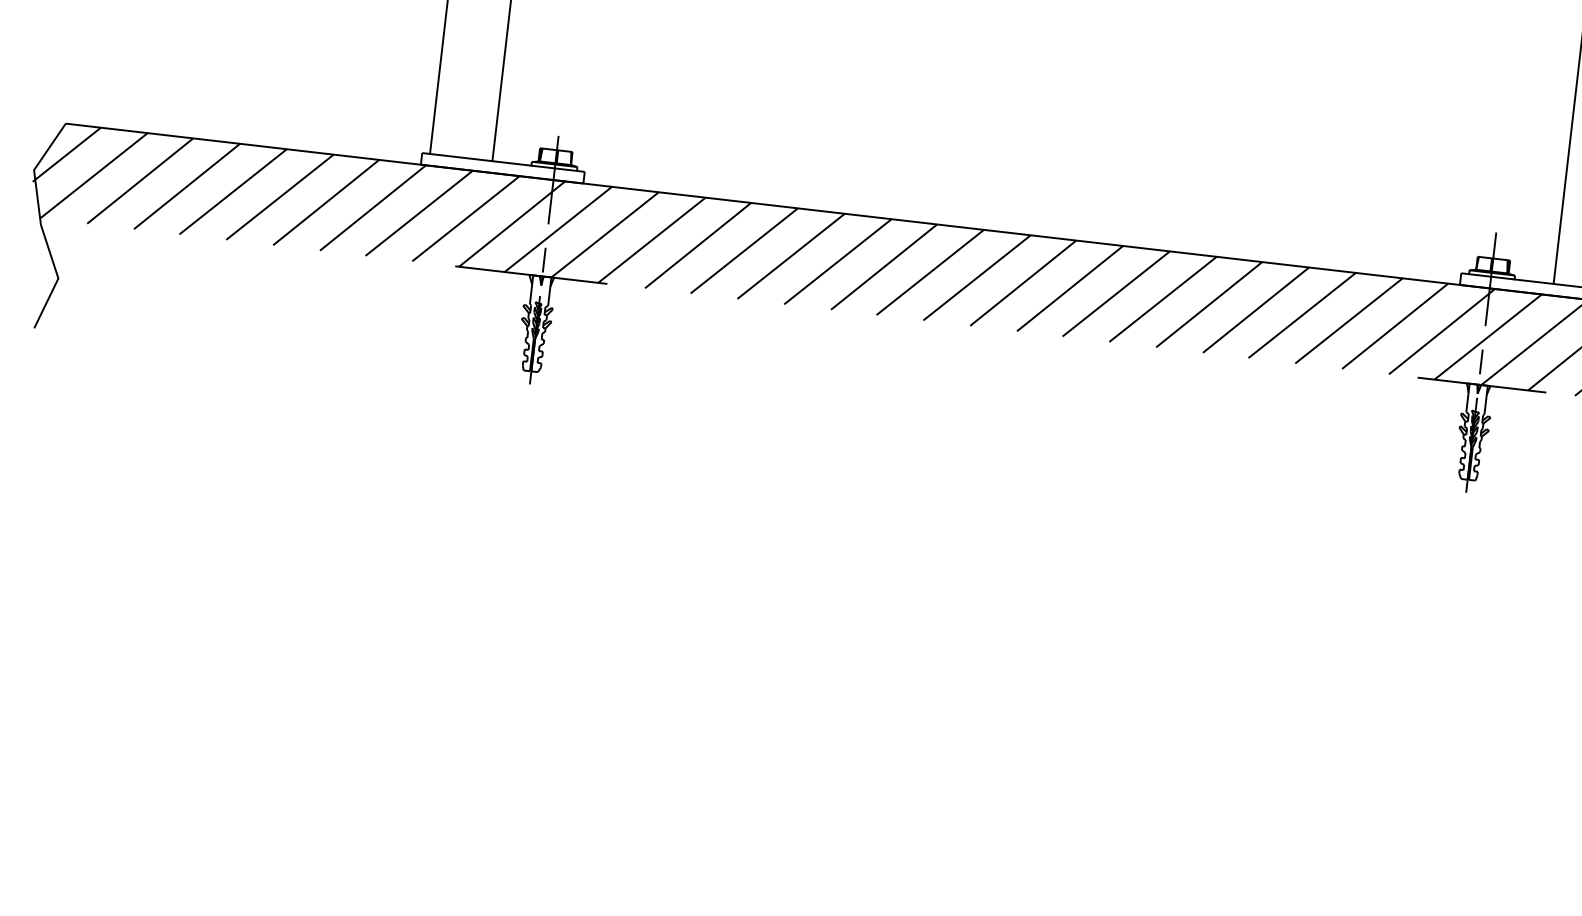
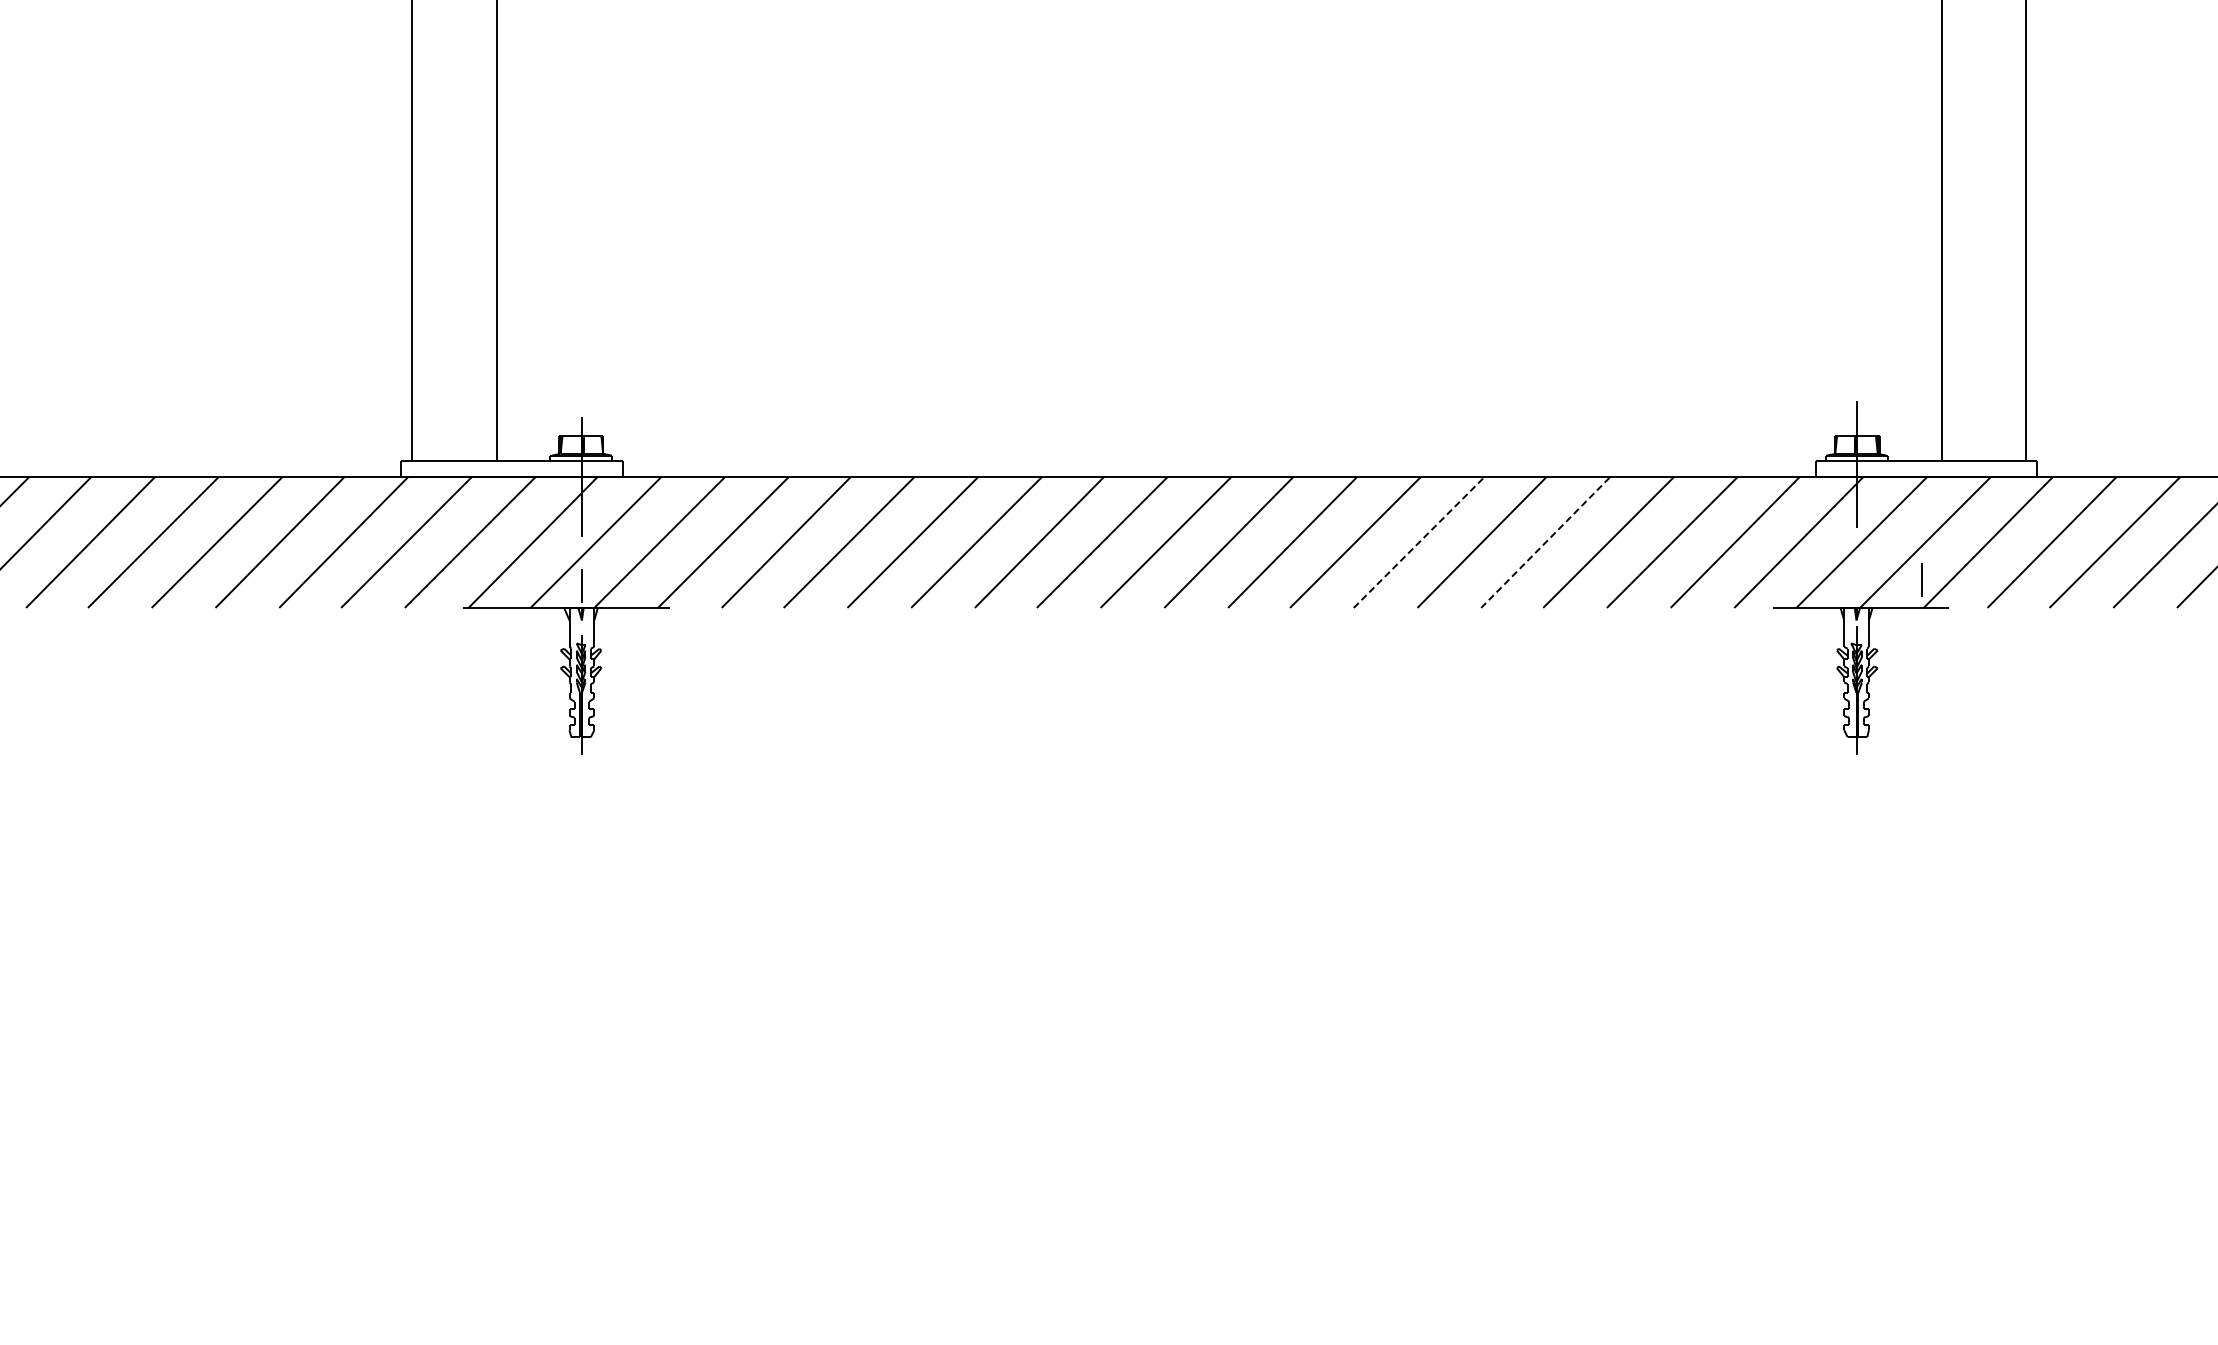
line: (1163, 299) -> (1419, 542), solid -> dashed
line: (1256, 310) -> (1546, 542), solid -> dashed
line: (1481, 361) -> (1921, 579), moved

